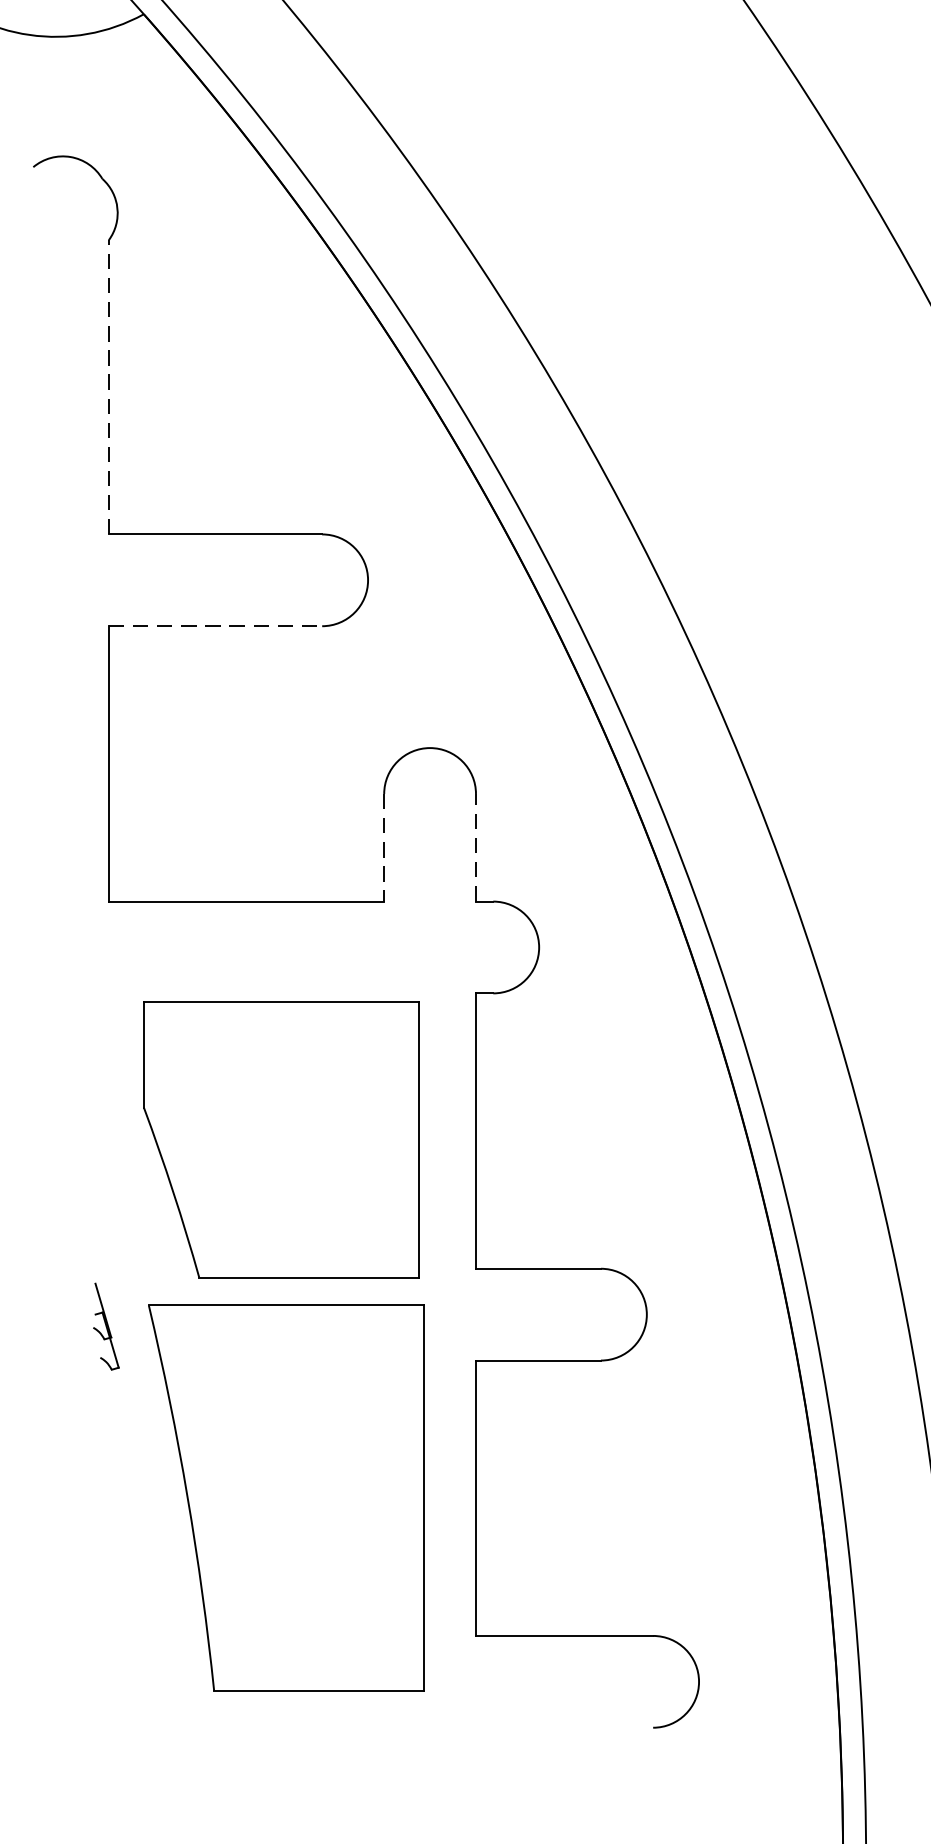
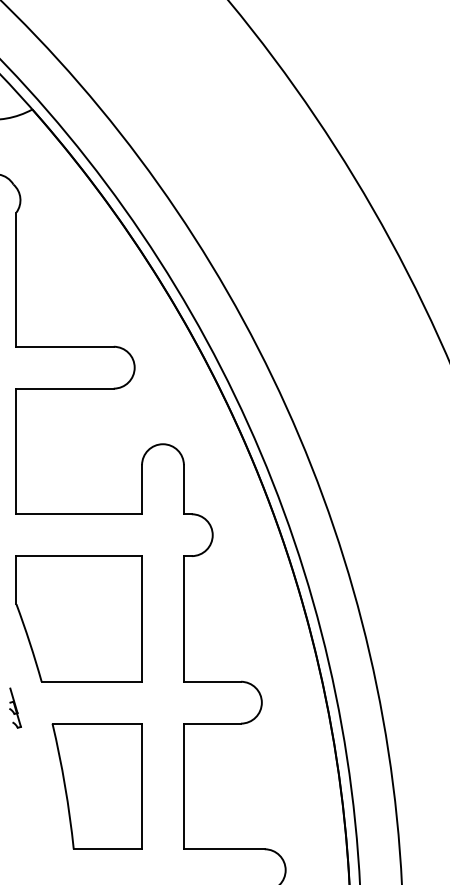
line: (108, 386) -> (16, 279), dashed -> solid
line: (216, 625) -> (65, 388), dashed -> solid
line: (385, 847) -> (142, 489), dashed -> solid
line: (475, 847) -> (183, 489), dashed -> solid
part: (279, 1138) -> (78, 618), moved
part: (284, 1498) -> (96, 786), size x0.71

